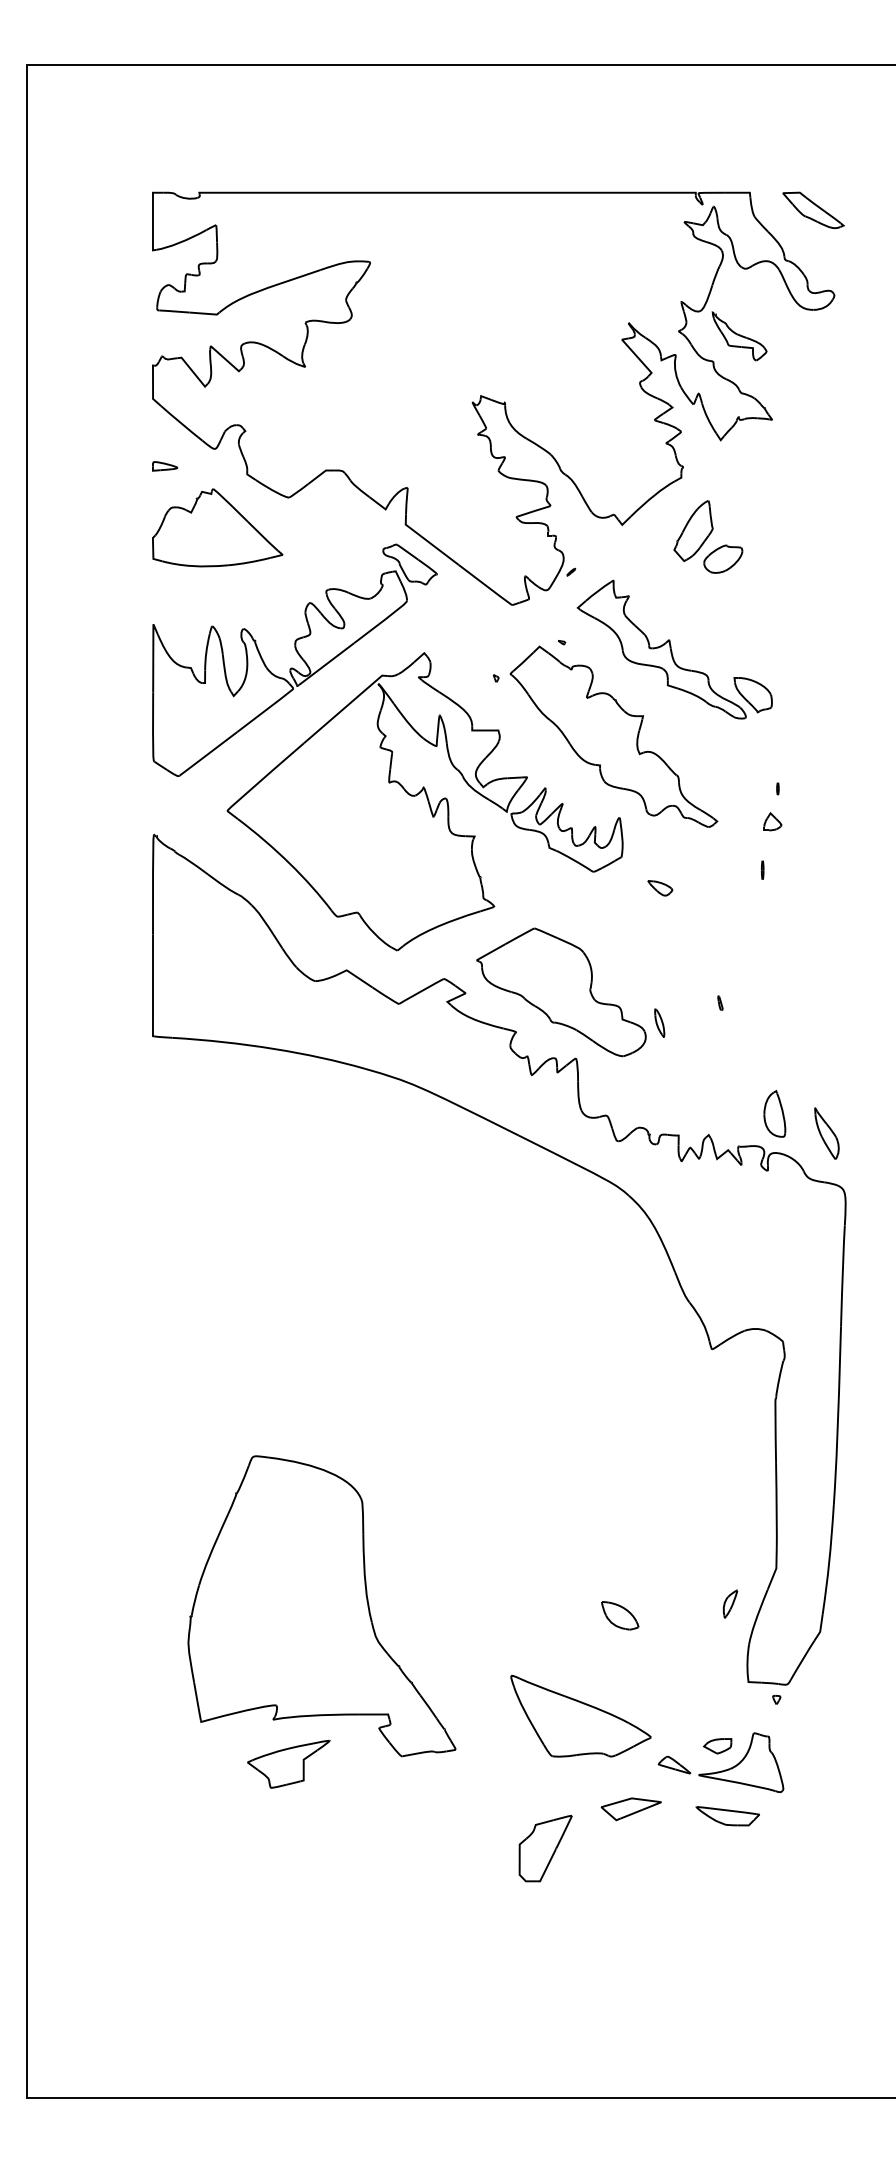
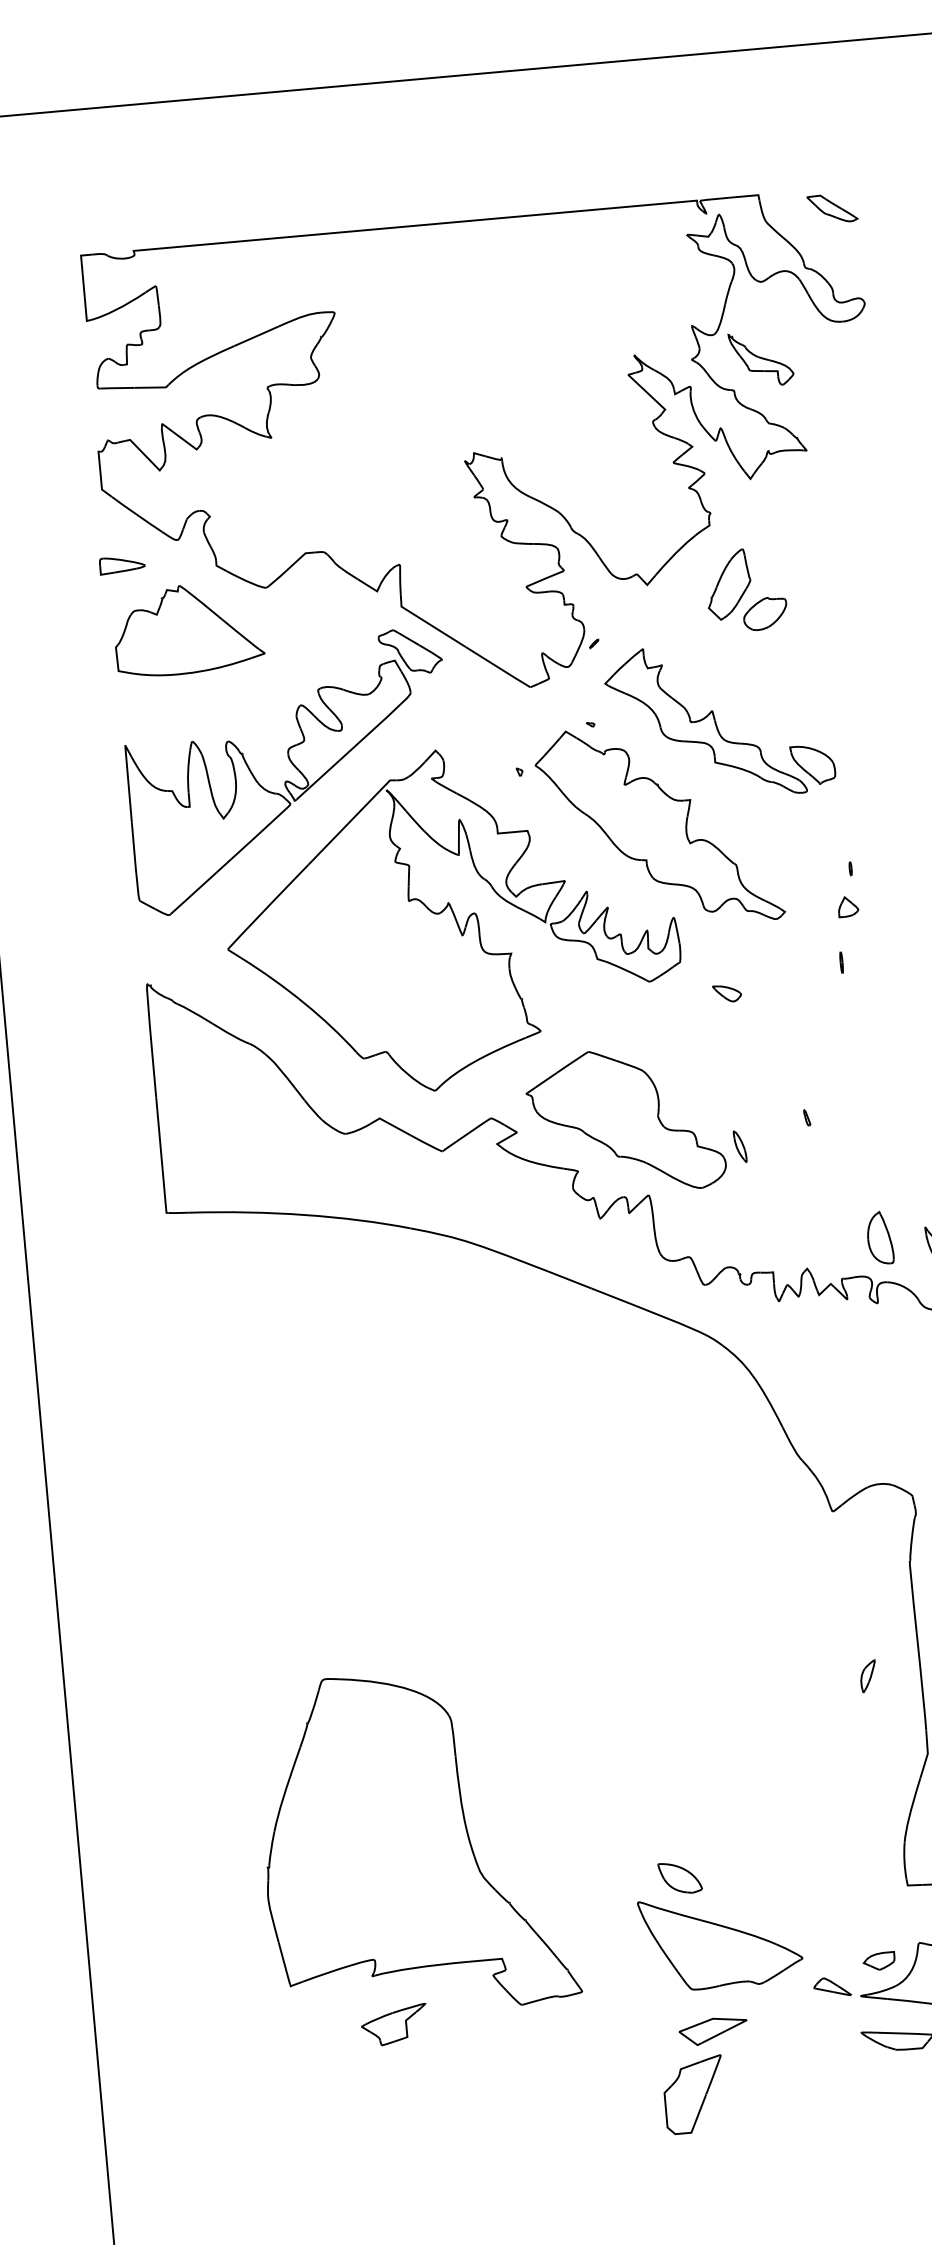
part: (813, 210) -> (832, 208), size x0.7
part: (165, 466) -> (122, 565), size x1.6
part: (730, 1603) -> (868, 1675), moved
part: (620, 1615) -> (680, 1877), moved
part: (288, 1763) -> (393, 2024), size x0.7
part: (630, 1809) -> (712, 2031), moved

